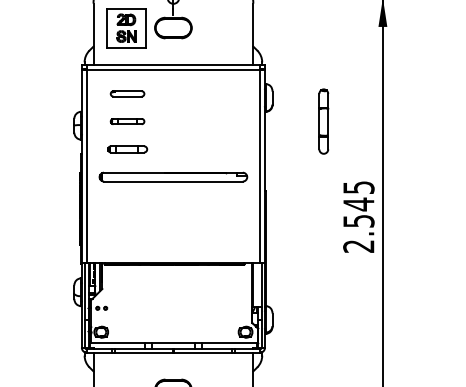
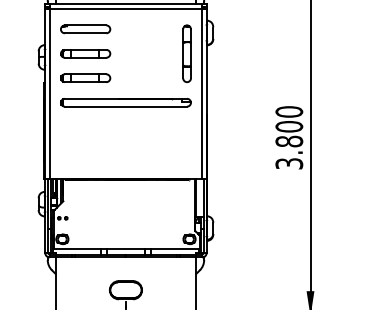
part: (127, 93) -> (85, 29), size x1.67
part: (127, 121) -> (85, 53), size x1.67
part: (323, 121) -> (186, 53), moved
part: (127, 149) -> (85, 78), size x1.43
text: (358, 216) -> (289, 137), 2.545 -> 3.800

